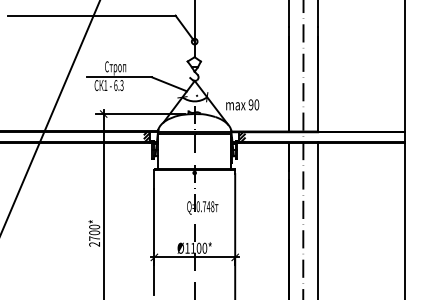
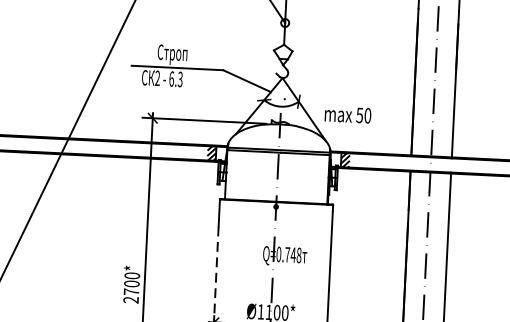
text: (105, 85) -> (157, 78), 1 -> 2
text: (250, 104) -> (359, 114), 90 -> 50
line: (154, 220) -> (216, 270), solid -> dashed

